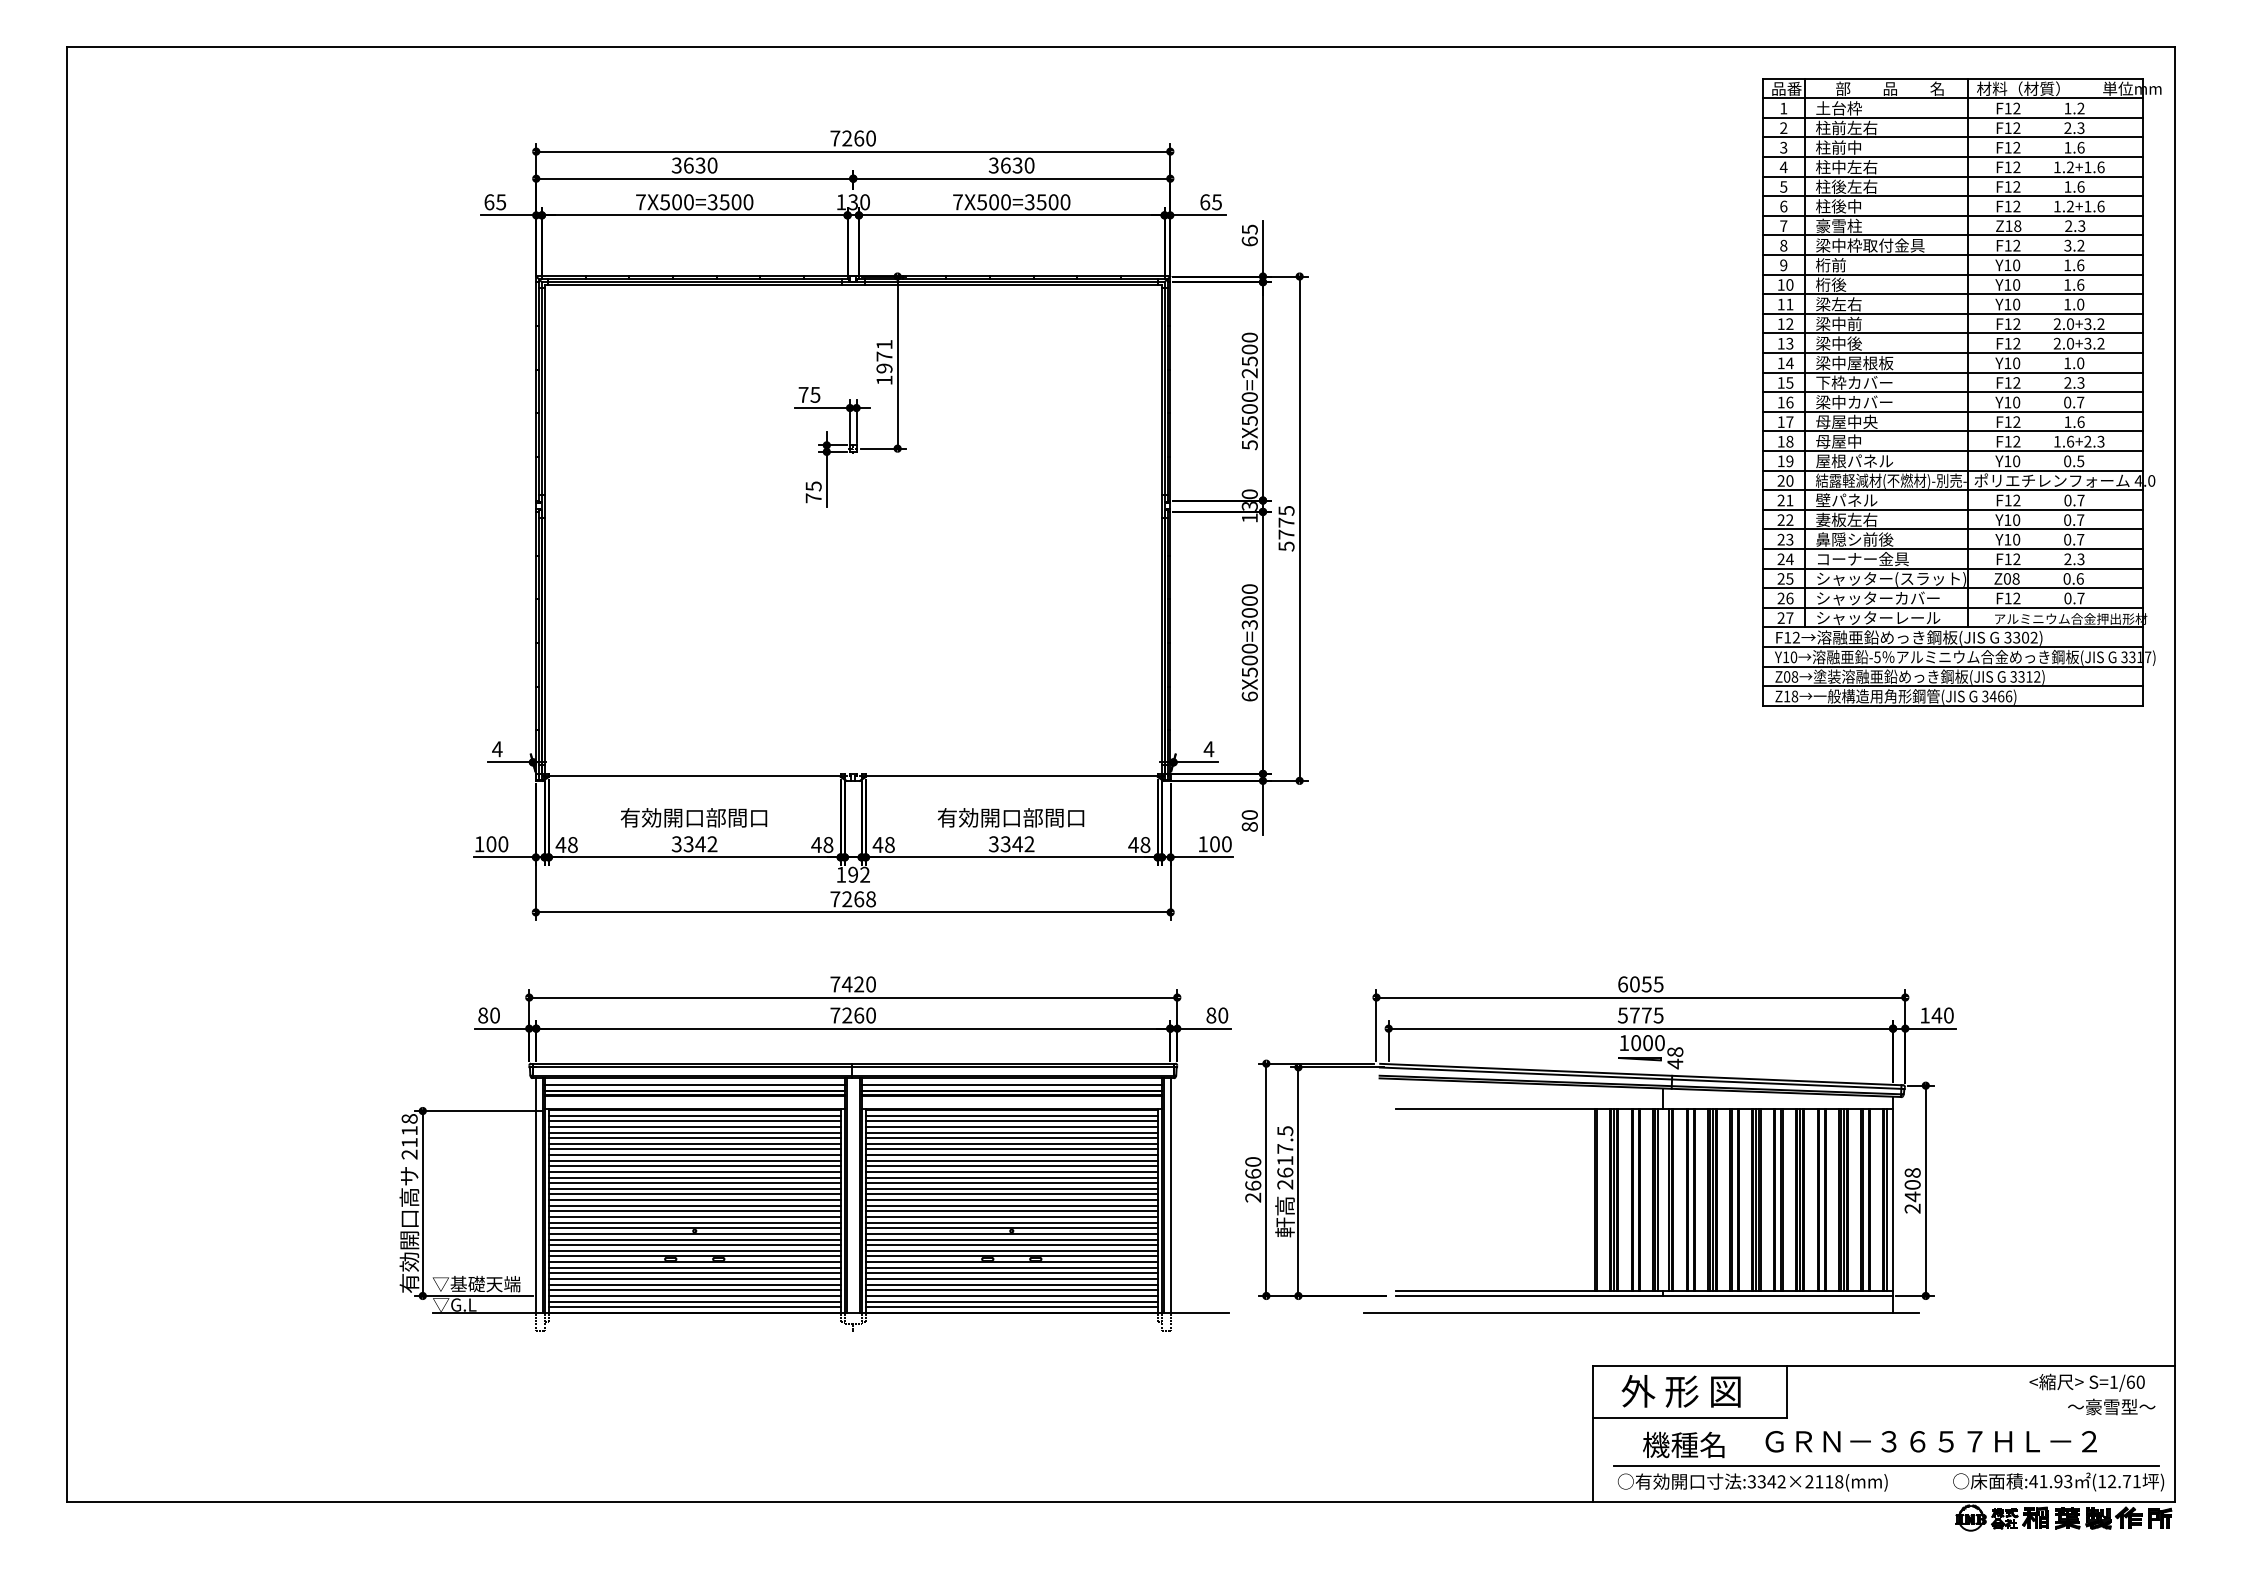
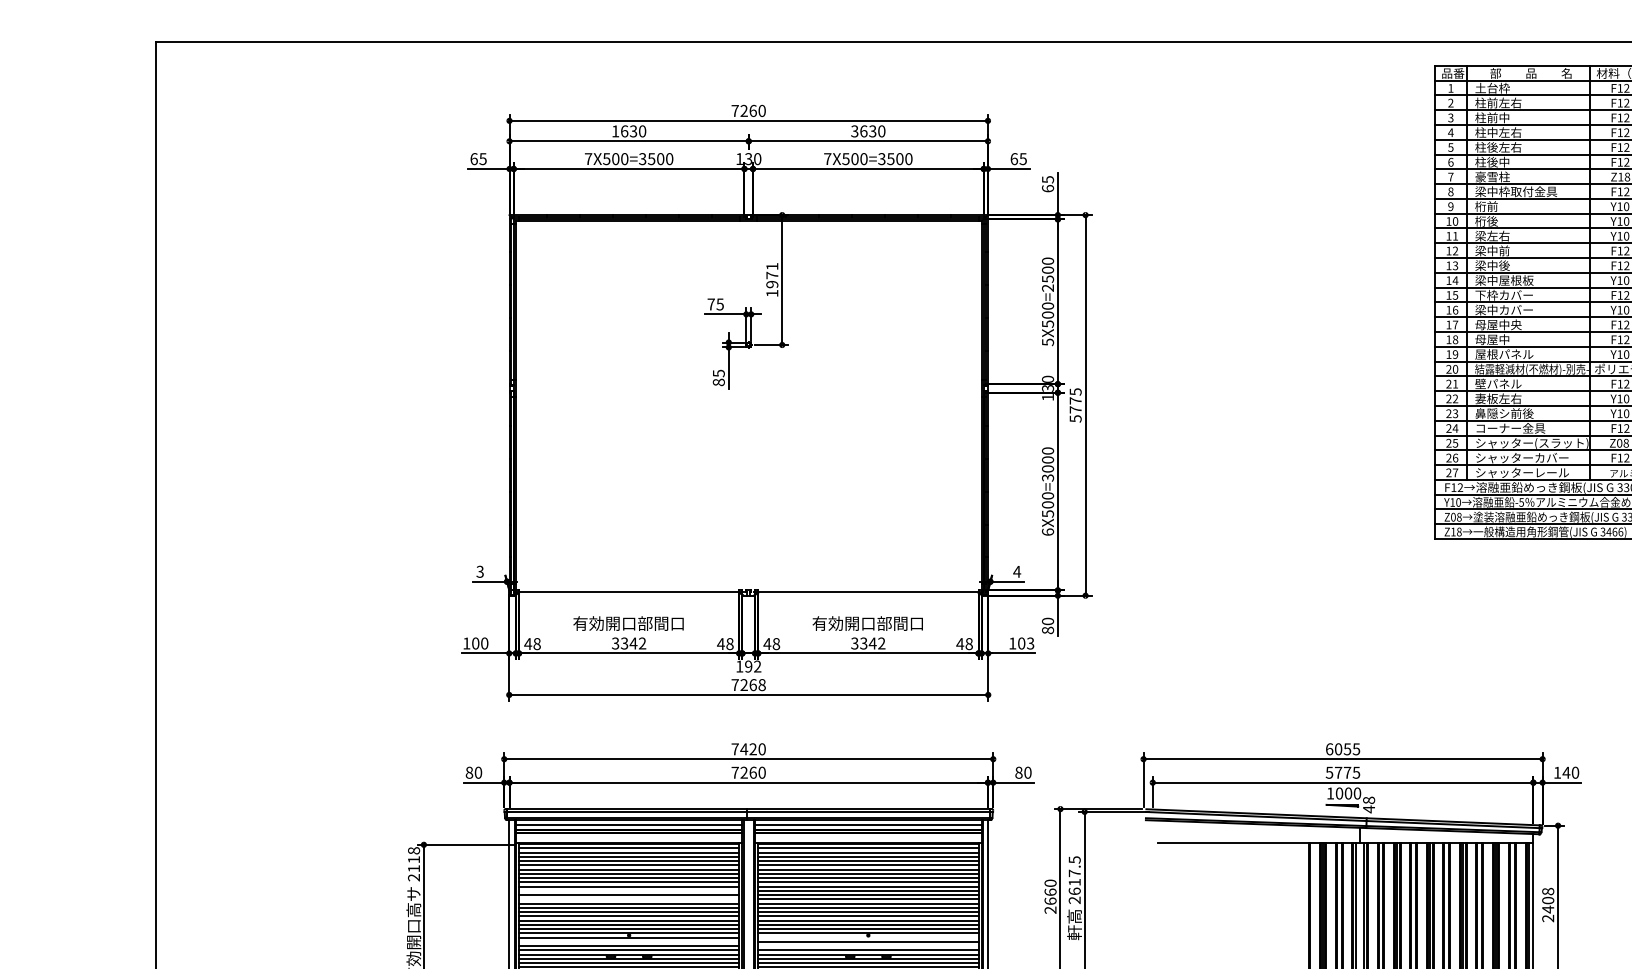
text: (676, 165) -> (615, 131), 3630 -> 1630
text: (813, 498) -> (718, 382), 75 -> 85
text: (497, 749) -> (480, 572), 4 -> 3
text: (1226, 844) -> (1030, 643), 100 -> 103
line: (694, 1171) -> (628, 890), removed
line: (694, 1183) -> (628, 899), removed
line: (1011, 1233) -> (868, 937), removed
line: (694, 1239) -> (628, 941), removed
line: (1011, 1245) -> (868, 946), removed

